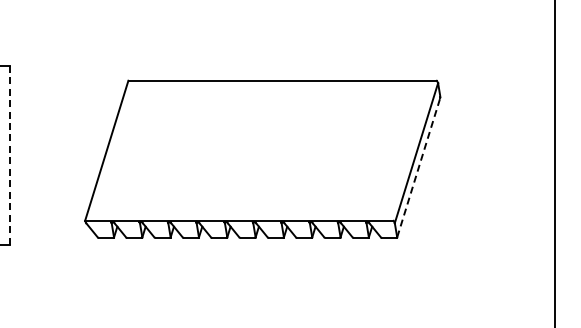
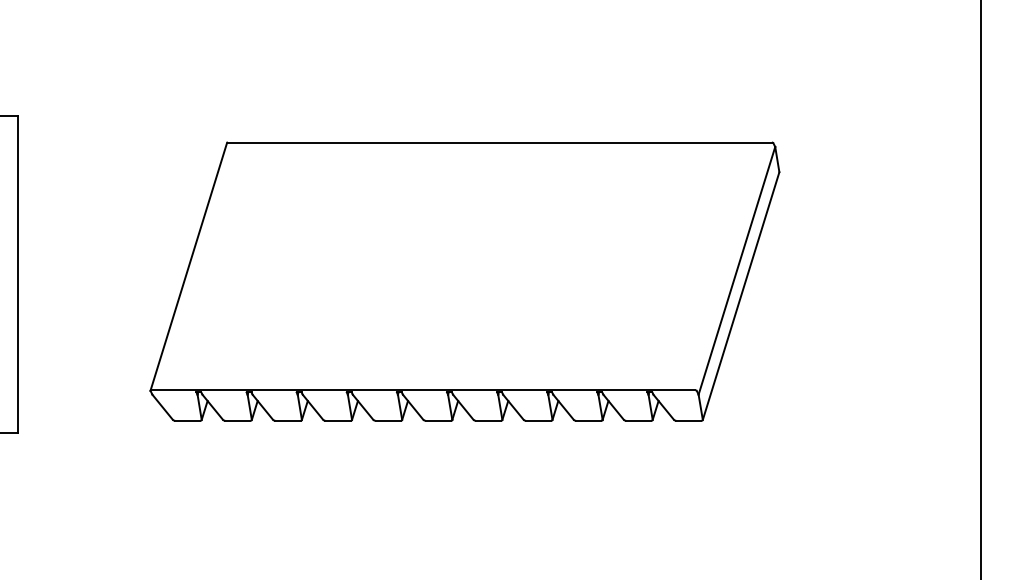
line: (10, 154) -> (18, 273), dashed -> solid
line: (418, 166) -> (740, 294), dashed -> solid

